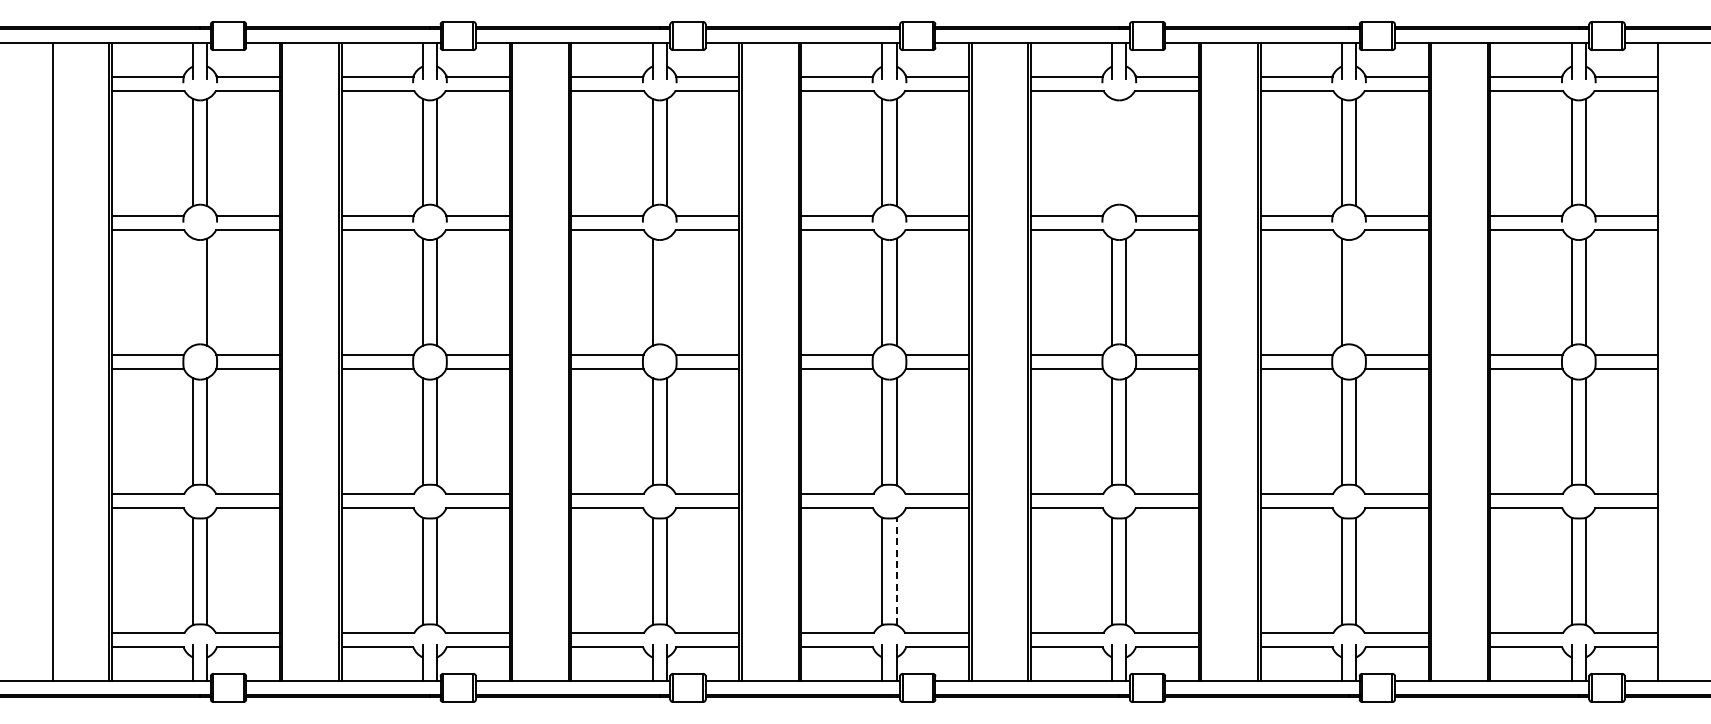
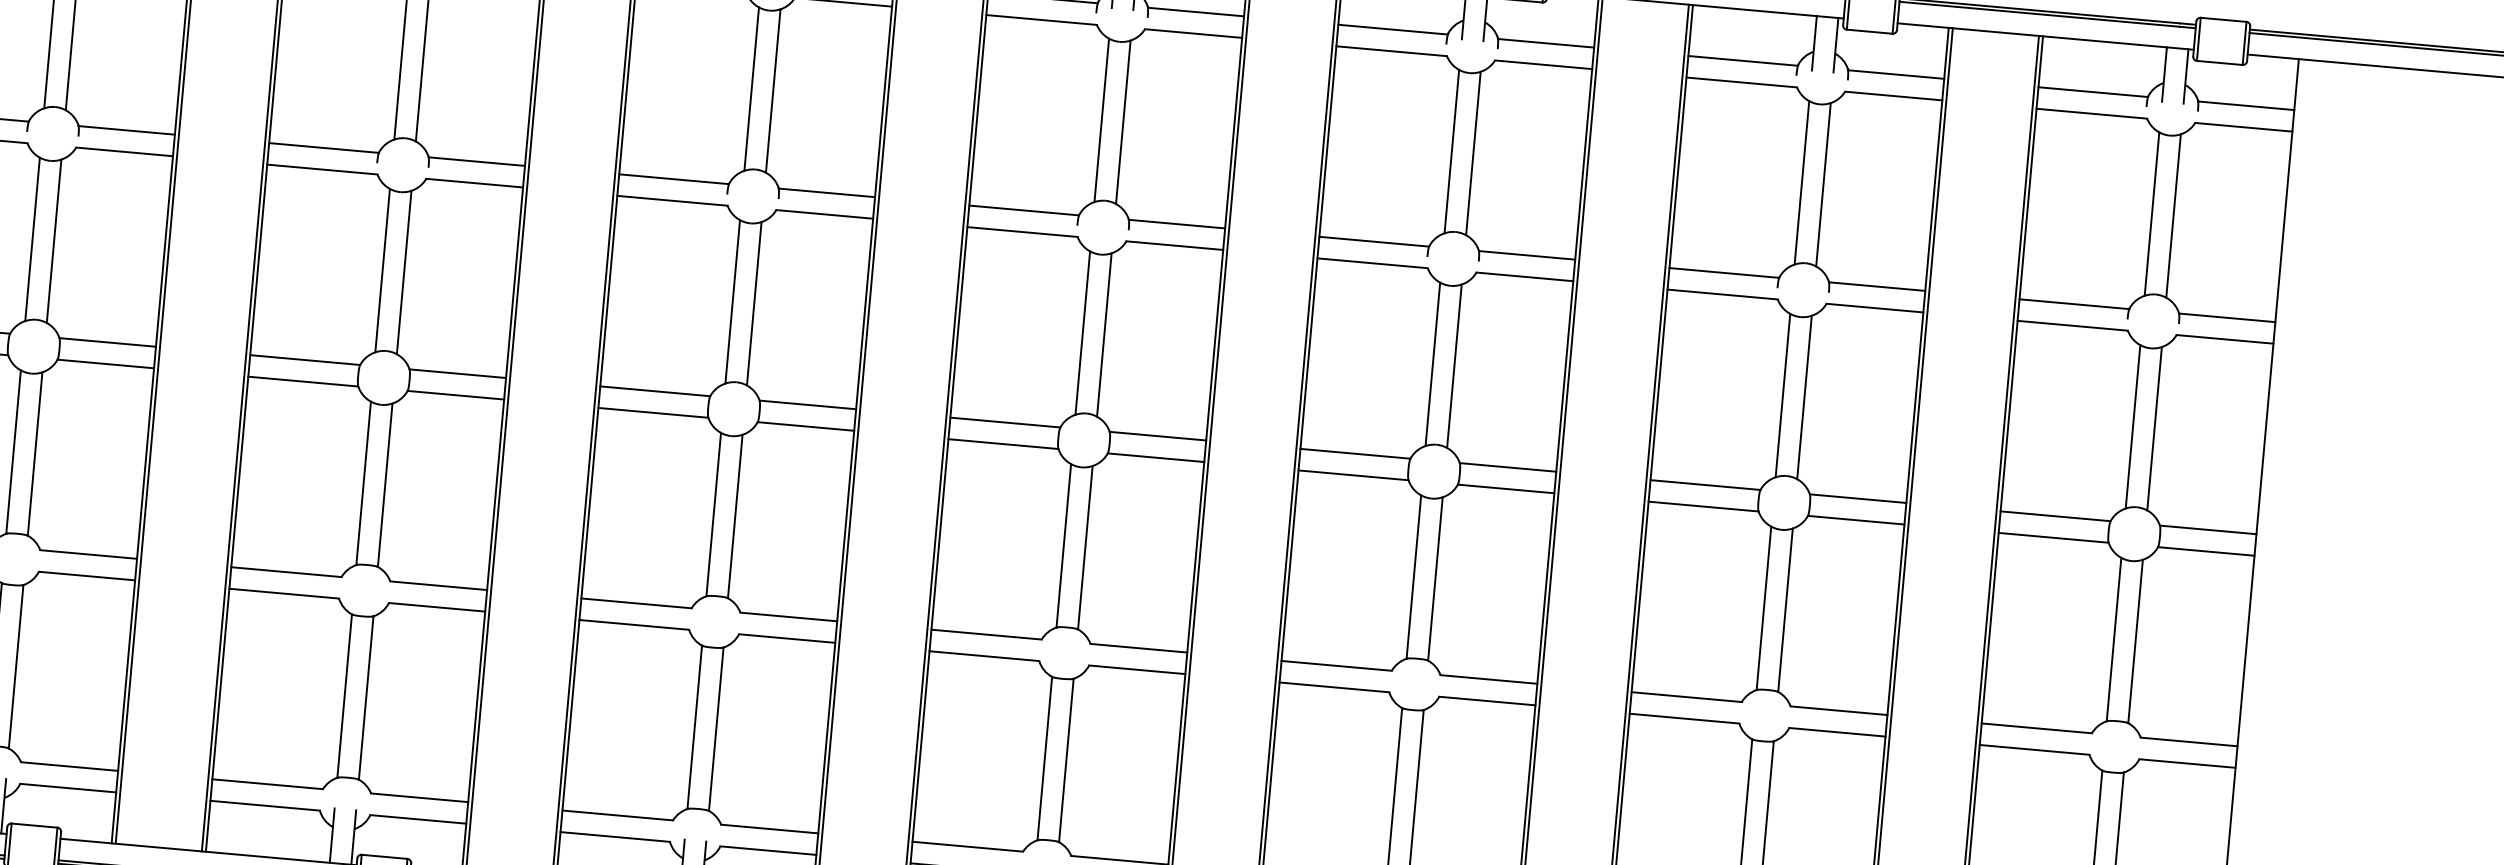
line: (1112, 152) -> (1452, 151), added
line: (1126, 152) -> (1473, 153), added
line: (193, 291) -> (33, 238), added
line: (666, 291) -> (753, 302), added
line: (1356, 291) -> (1805, 396), added
line: (896, 571) -> (1066, 760), dashed -> solid

